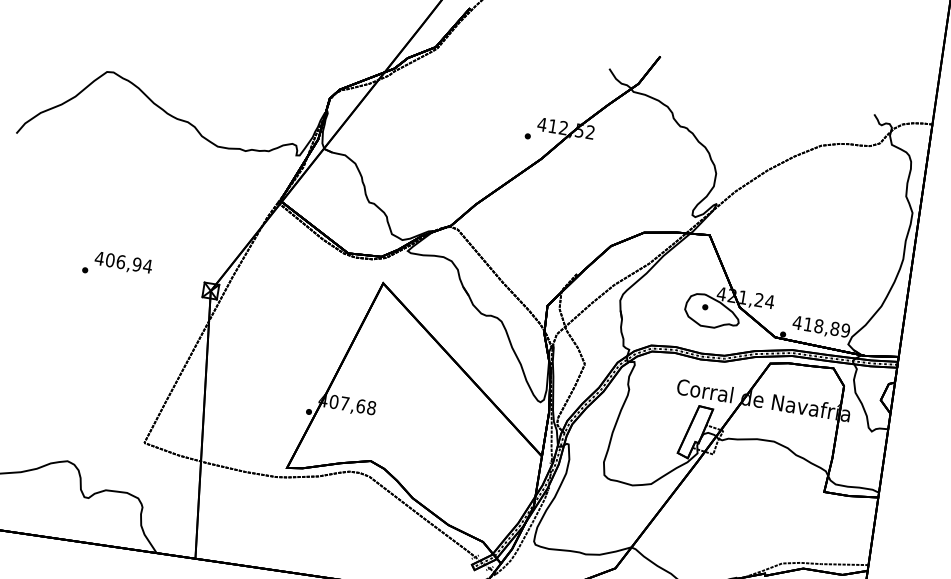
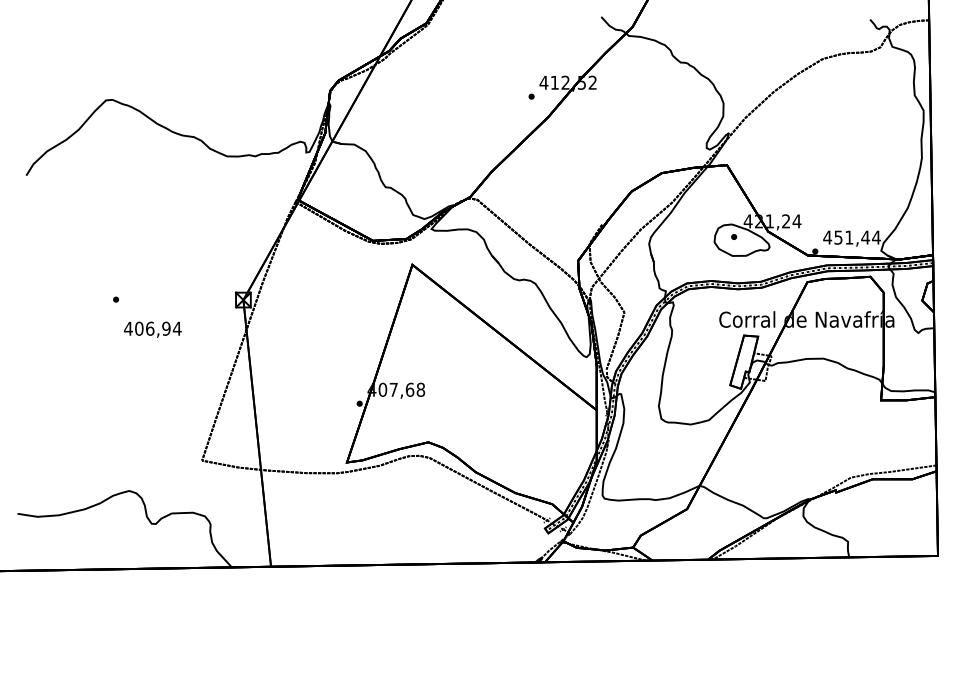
text: (123, 263) -> (152, 329), moved
text: (826, 327) -> (857, 237), 418,89 -> 451,44

